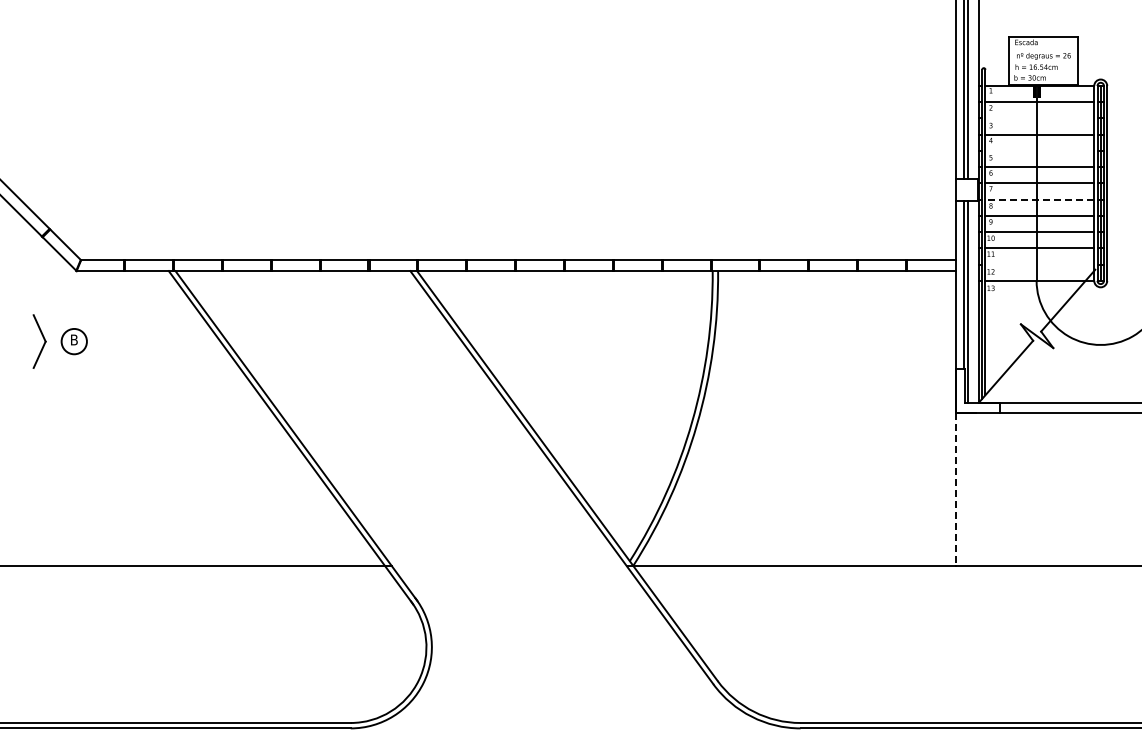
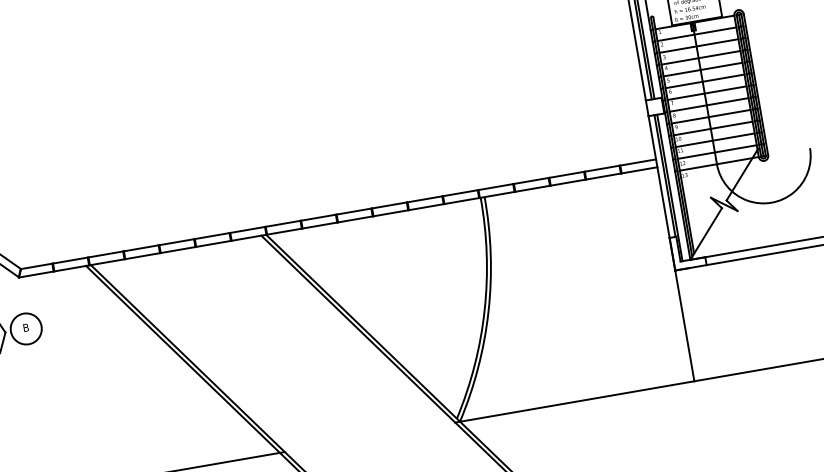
line: (1039, 118) -> (698, 46), added
line: (1039, 150) -> (702, 69), added
line: (1039, 199) -> (708, 104), dashed -> solid
line: (1039, 264) -> (717, 152), added
circle: (74, 341) -> (26, 328), size x1.67
line: (956, 490) -> (685, 326), dashed -> solid

